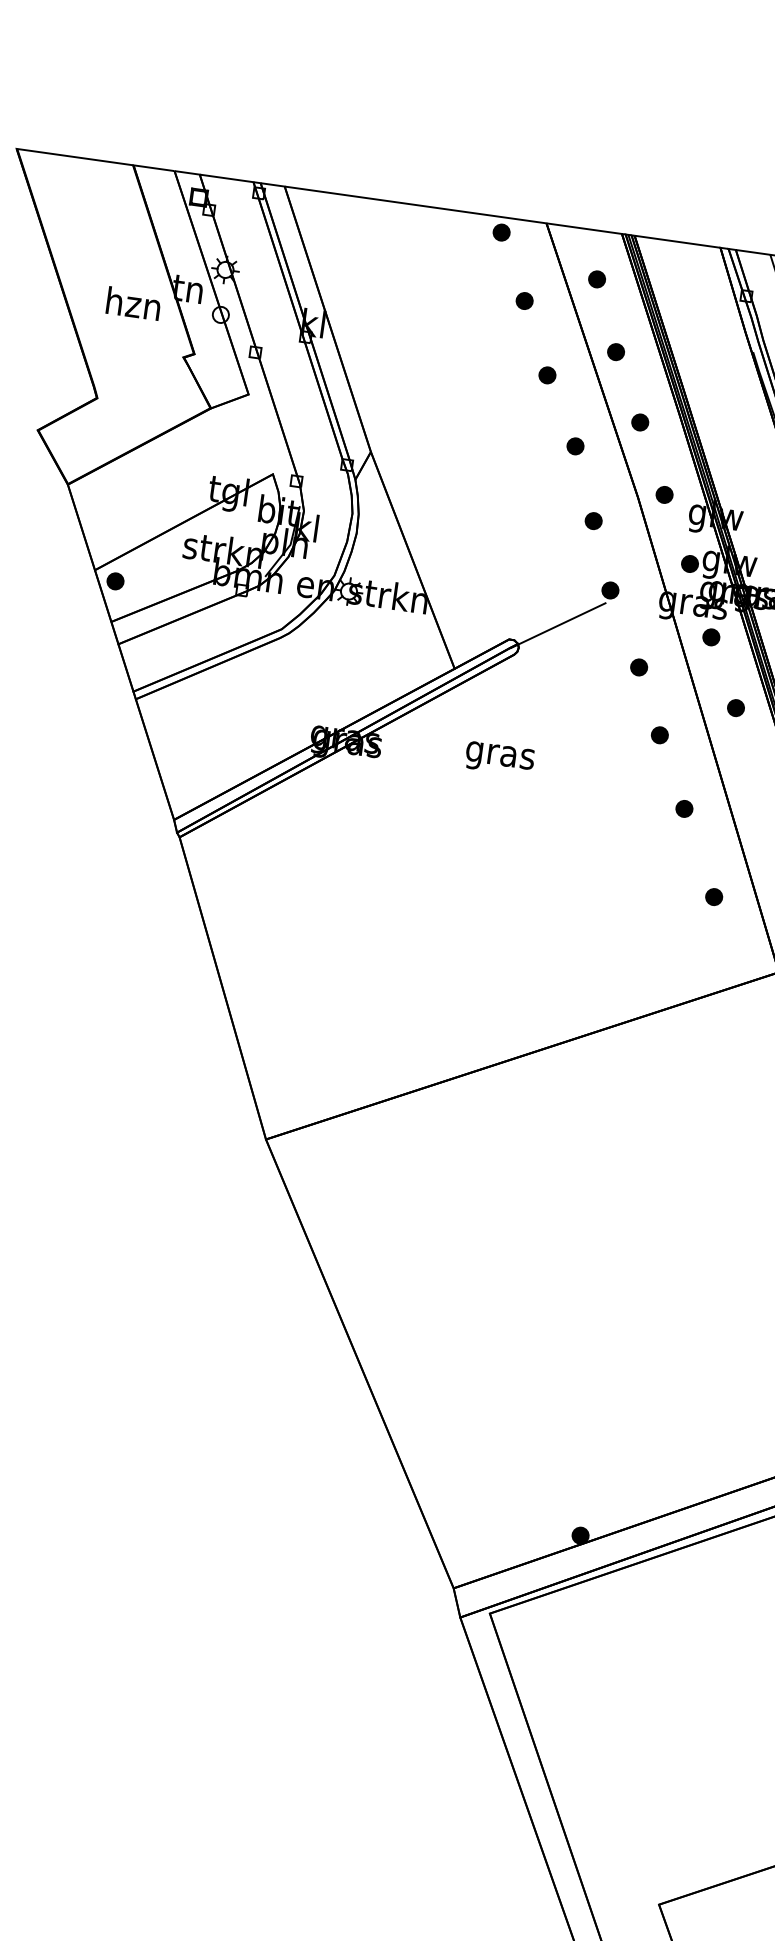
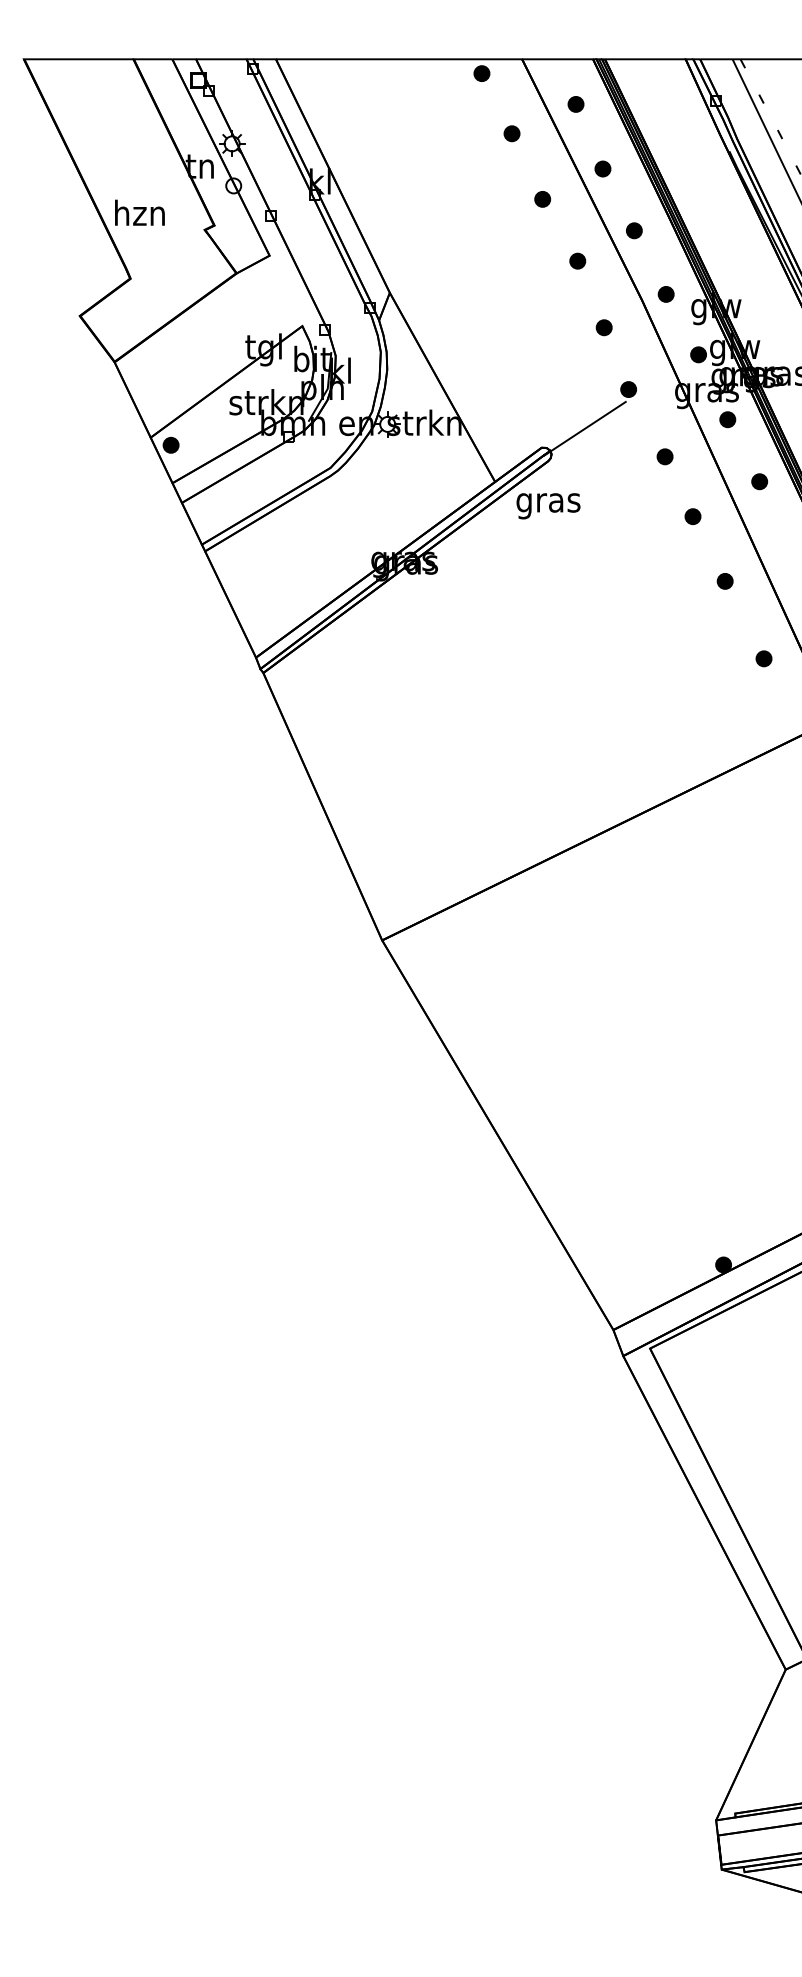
text: (133, 303) -> (139, 212), moved
text: (499, 759) -> (548, 506), moved

